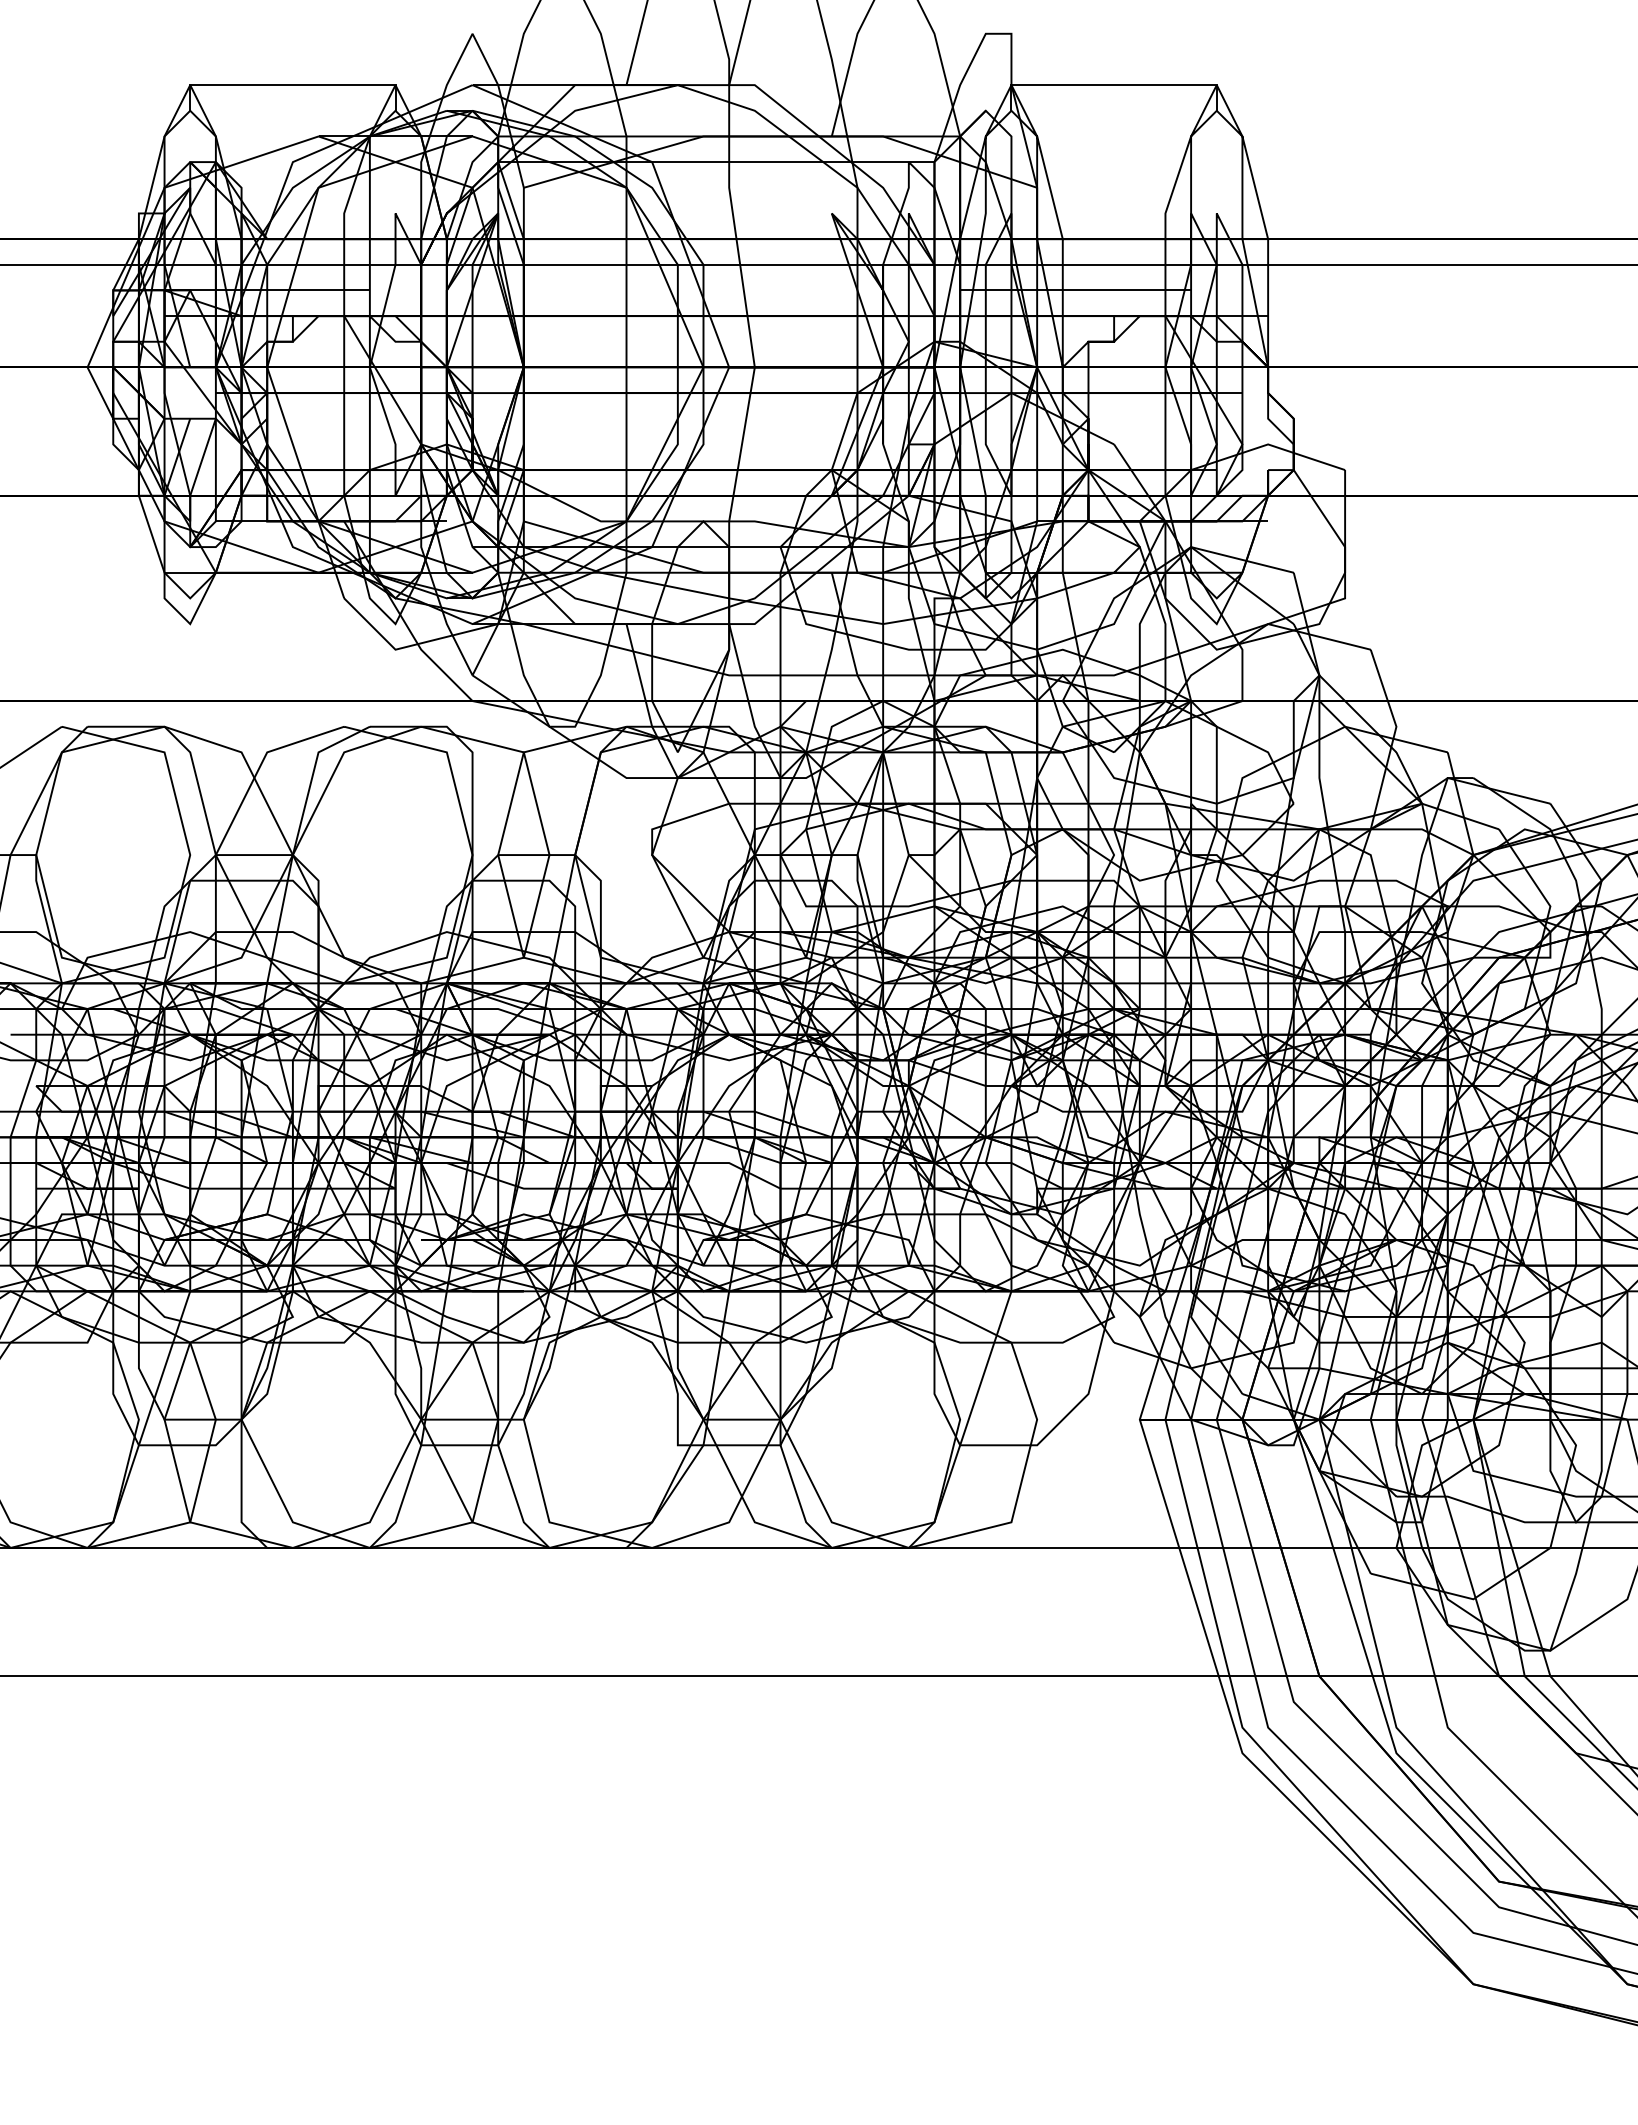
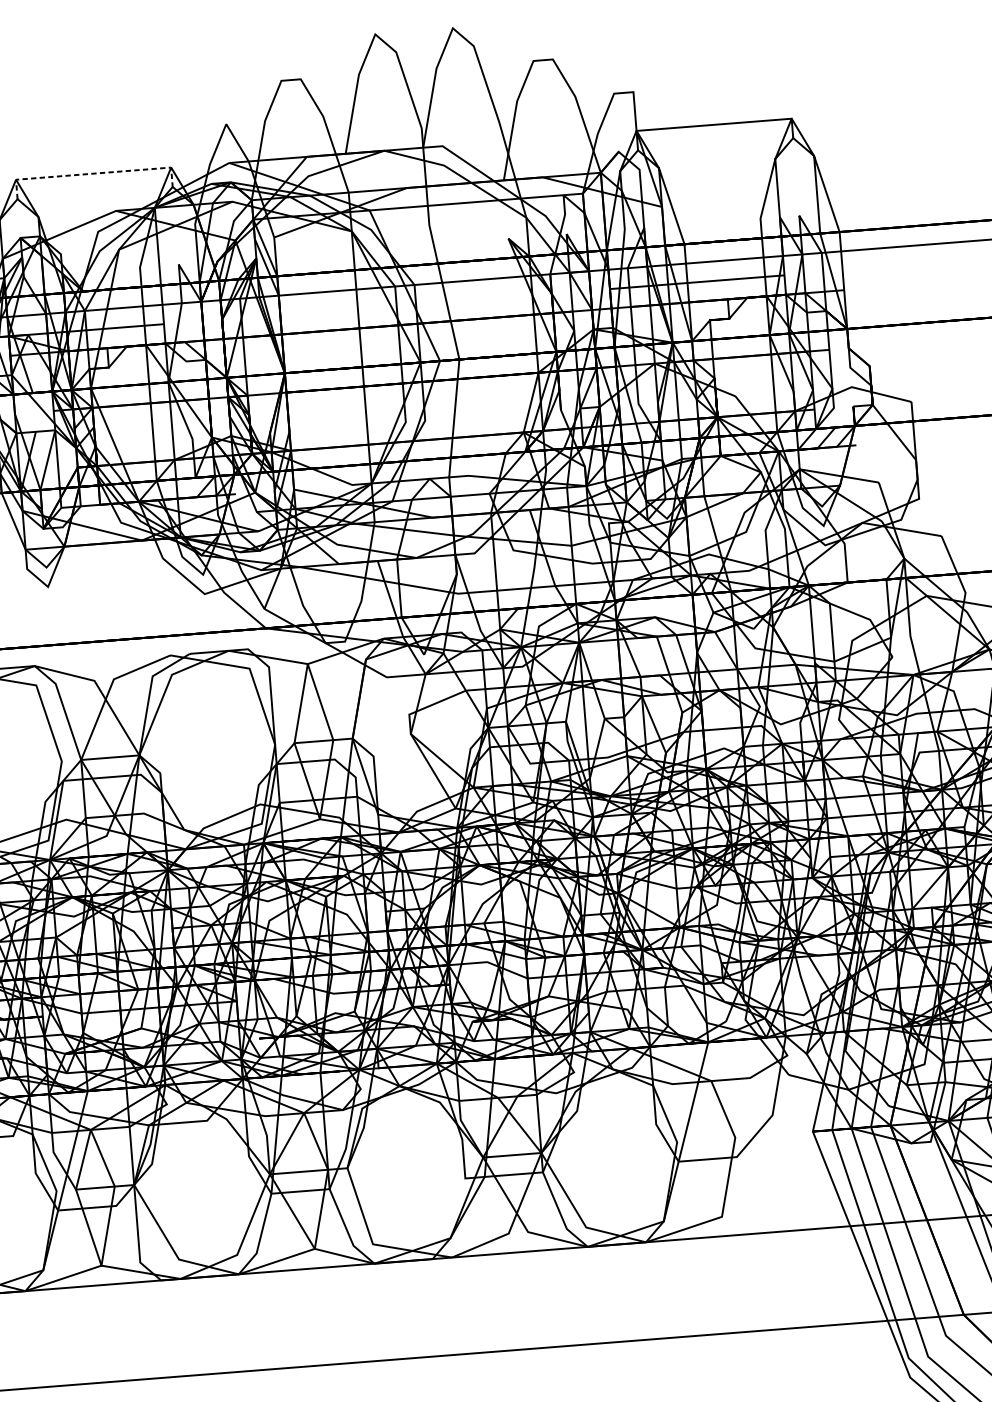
line: (292, 85) -> (93, 173), solid -> dashed

